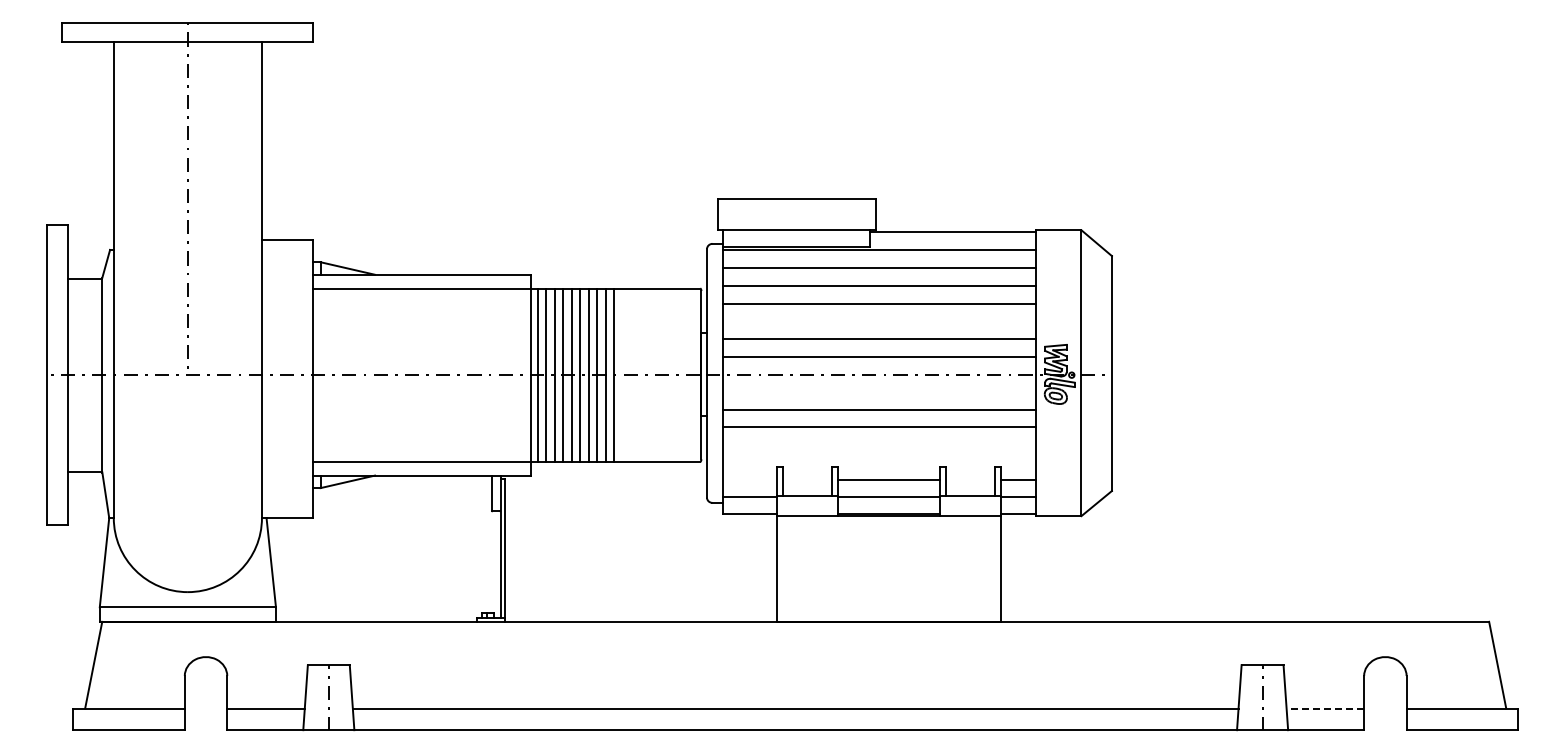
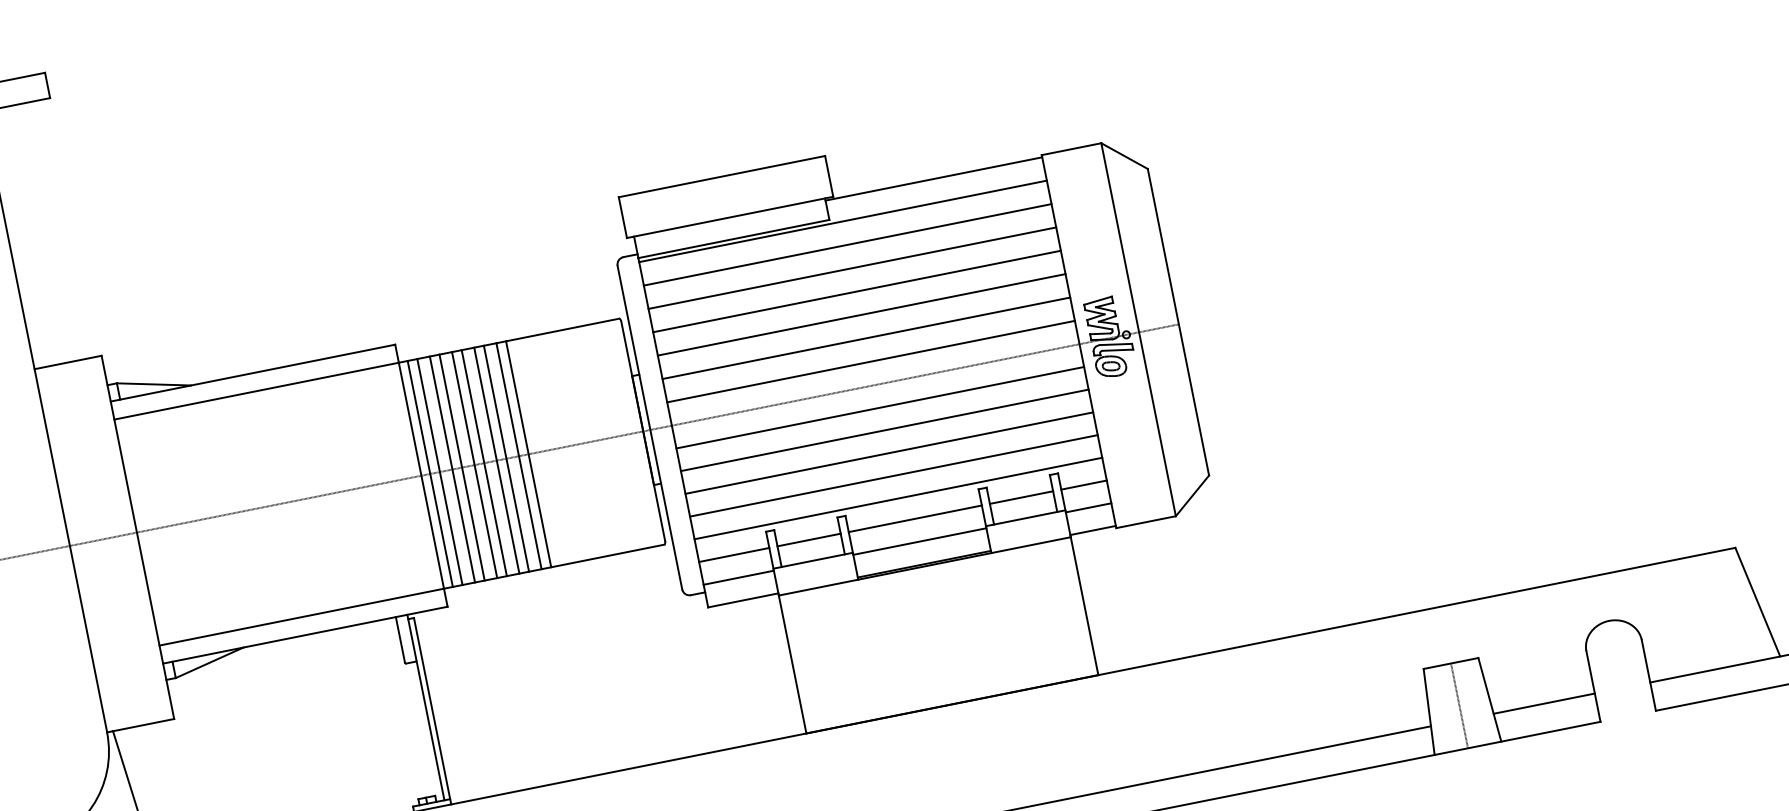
line: (879, 321) -> (861, 314), added
line: (879, 392) -> (880, 407), added
line: (879, 444) -> (893, 475), added
line: (879, 462) -> (898, 498), added
line: (750, 479) -> (734, 554), added
line: (807, 479) -> (808, 539), added
line: (970, 479) -> (1021, 497), added
line: (1325, 708) -> (1544, 703), dashed -> solid

